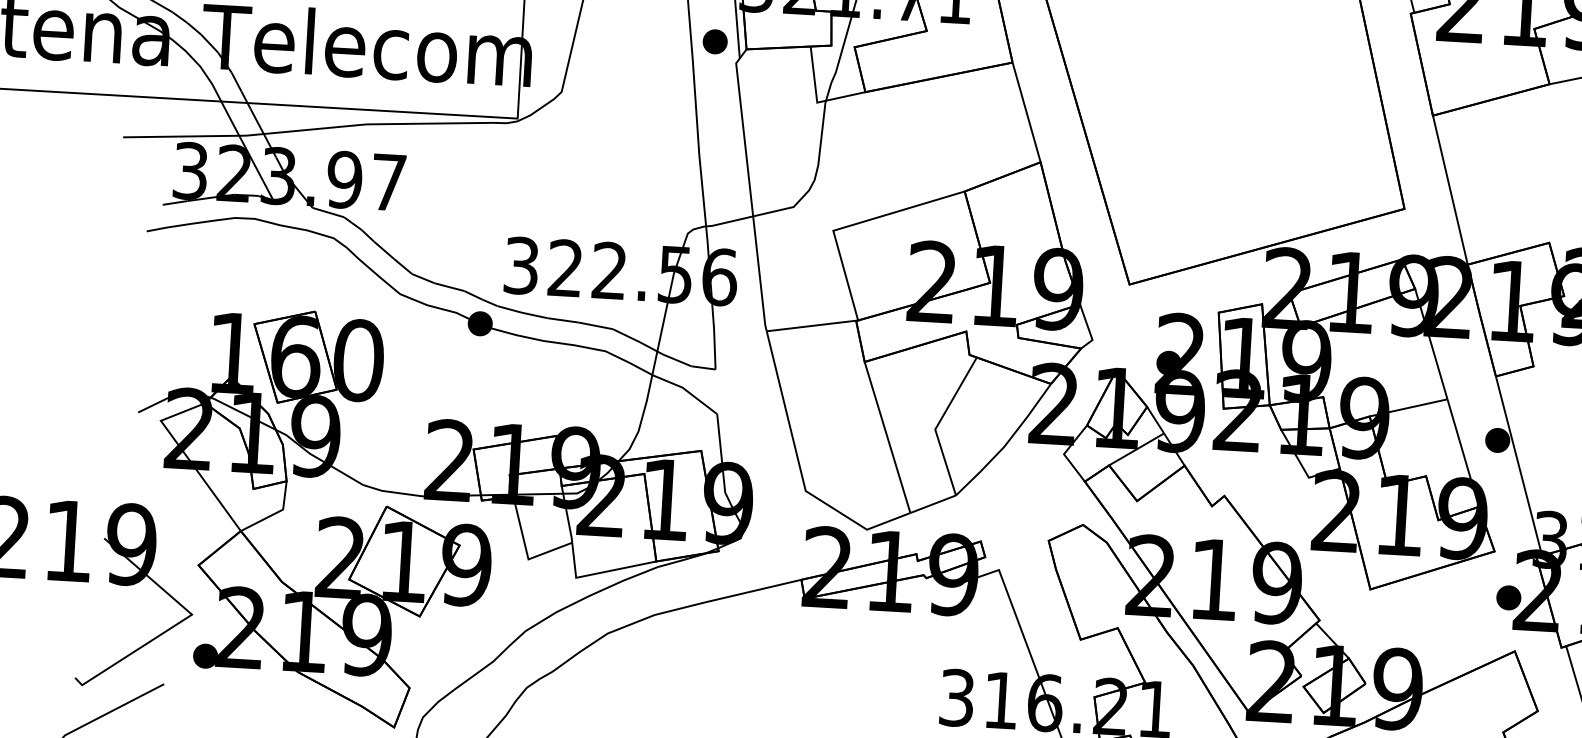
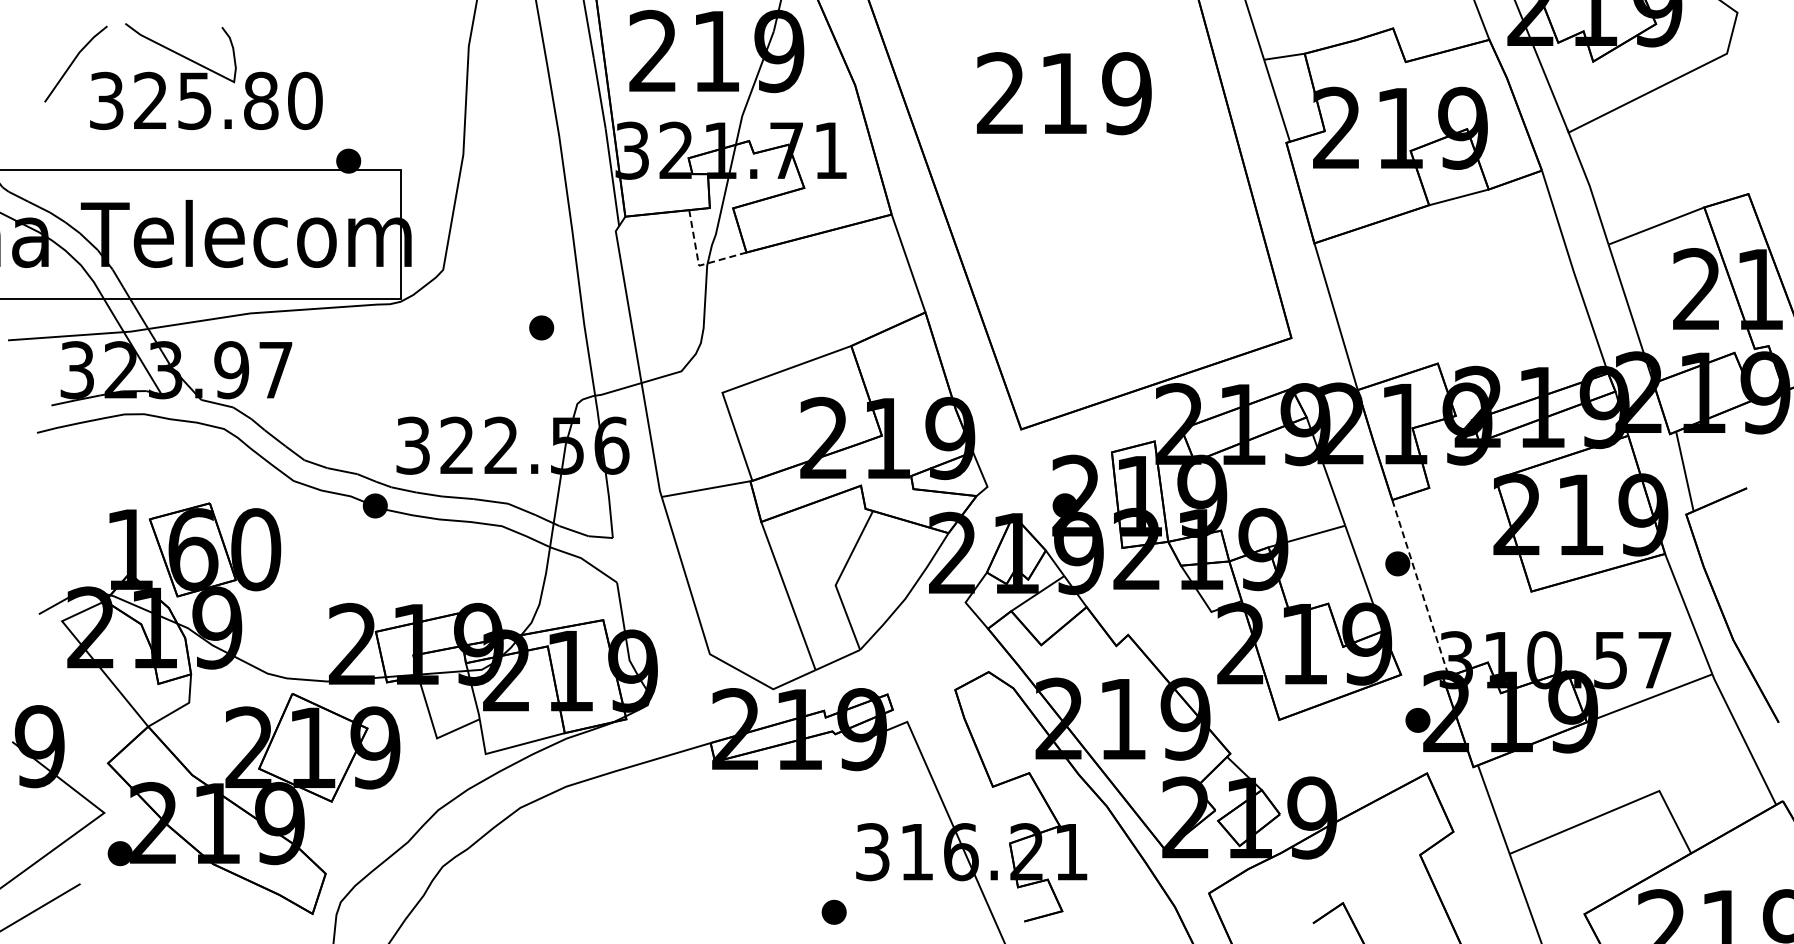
part: (715, 41) -> (541, 327), moved
line: (816, 99) -> (698, 262), solid -> dashed
line: (1518, 466) -> (1420, 588), solid -> dashed

